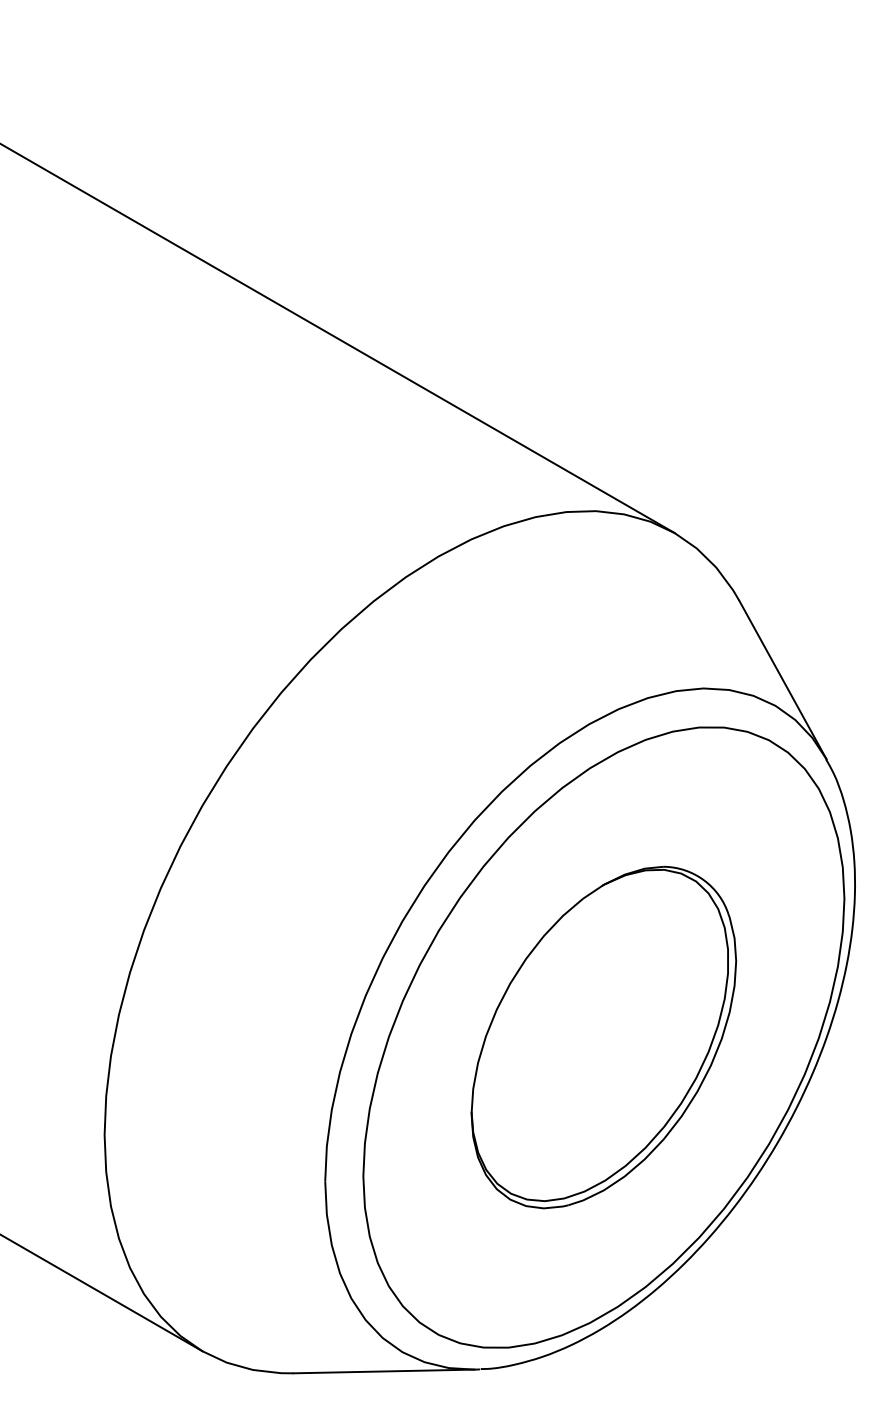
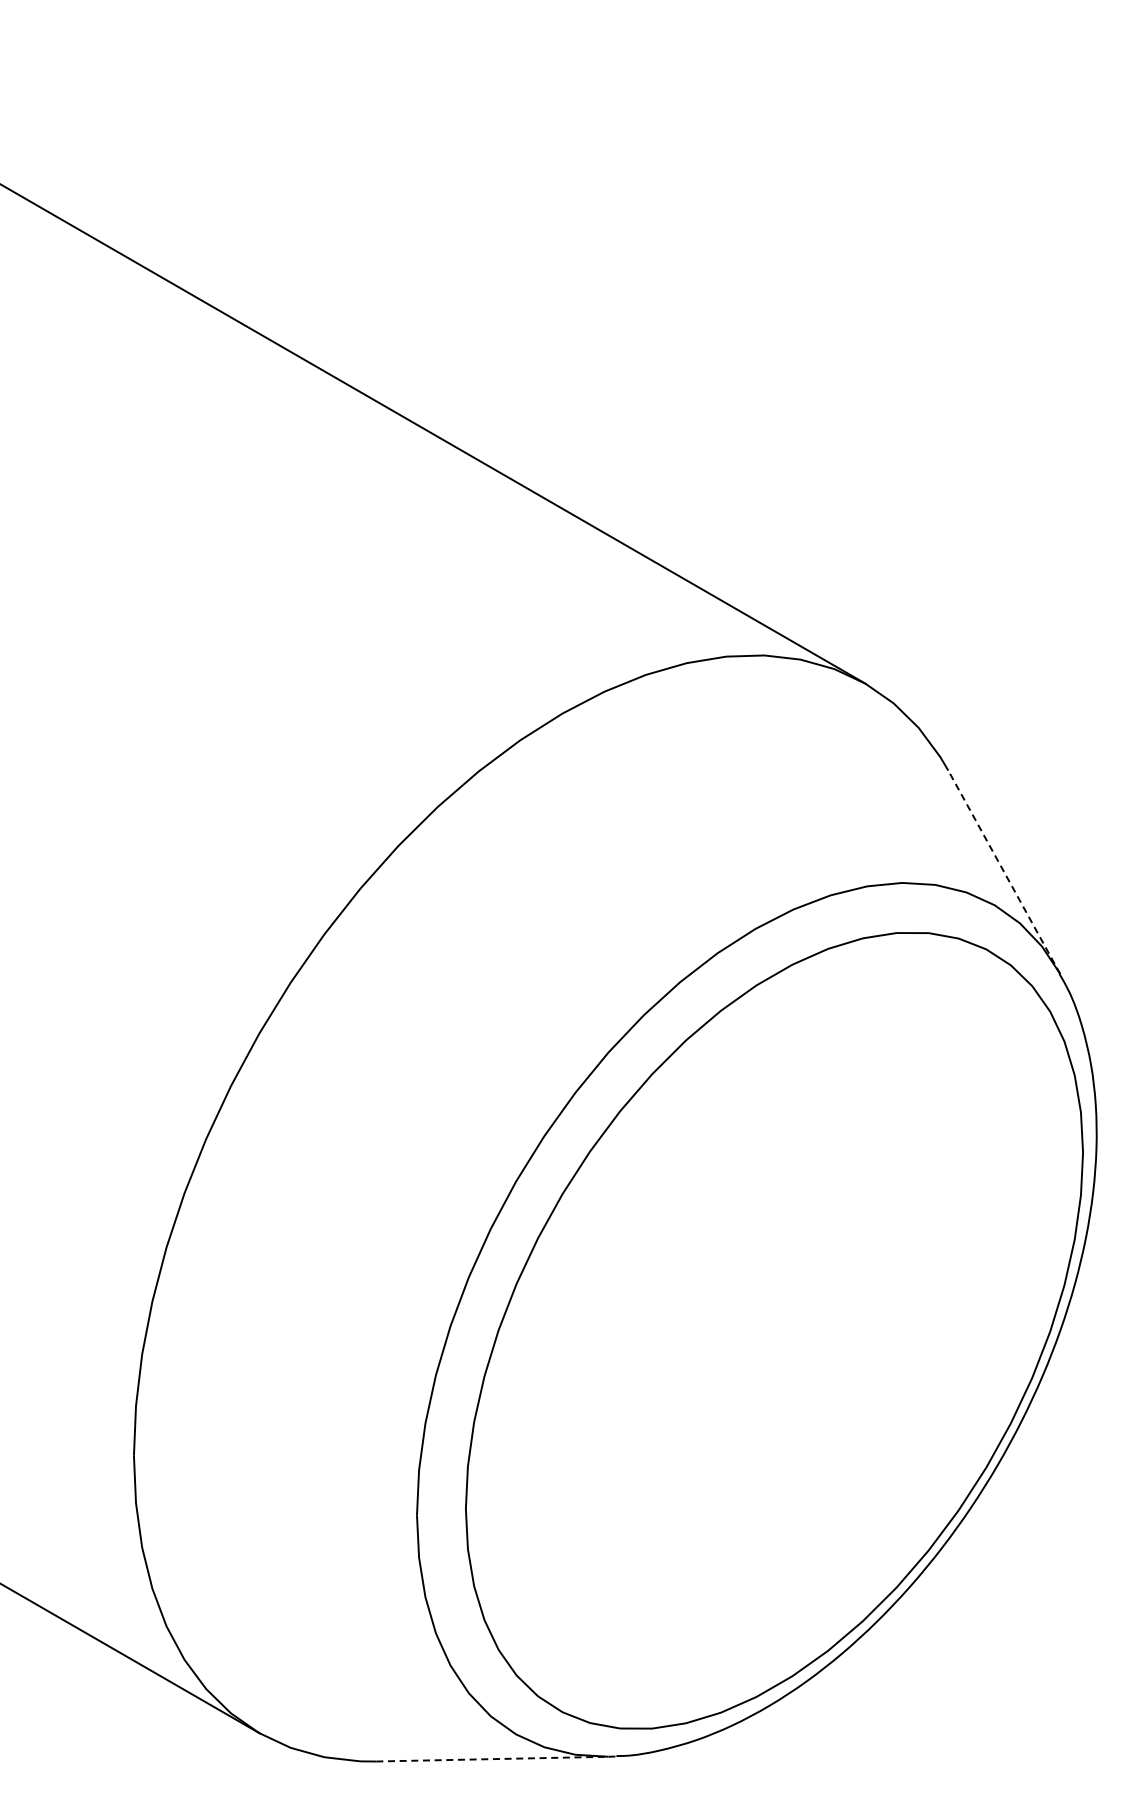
line: (783, 679) -> (1004, 871), solid -> dashed
part: (603, 1037) -> (774, 1330), removed
line: (384, 1371) -> (492, 1759), solid -> dashed

